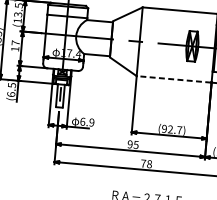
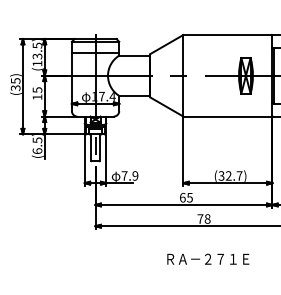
text: (15, 43) -> (37, 90), 17 -> 15
line: (173, 79) -> (227, 116), dashed -> solid
text: (82, 121) -> (124, 175), 6.9 -> 7.9
text: (164, 128) -> (221, 175), (92.7) -> (32.7)
text: (129, 144) -> (182, 197), 95 -> 65

